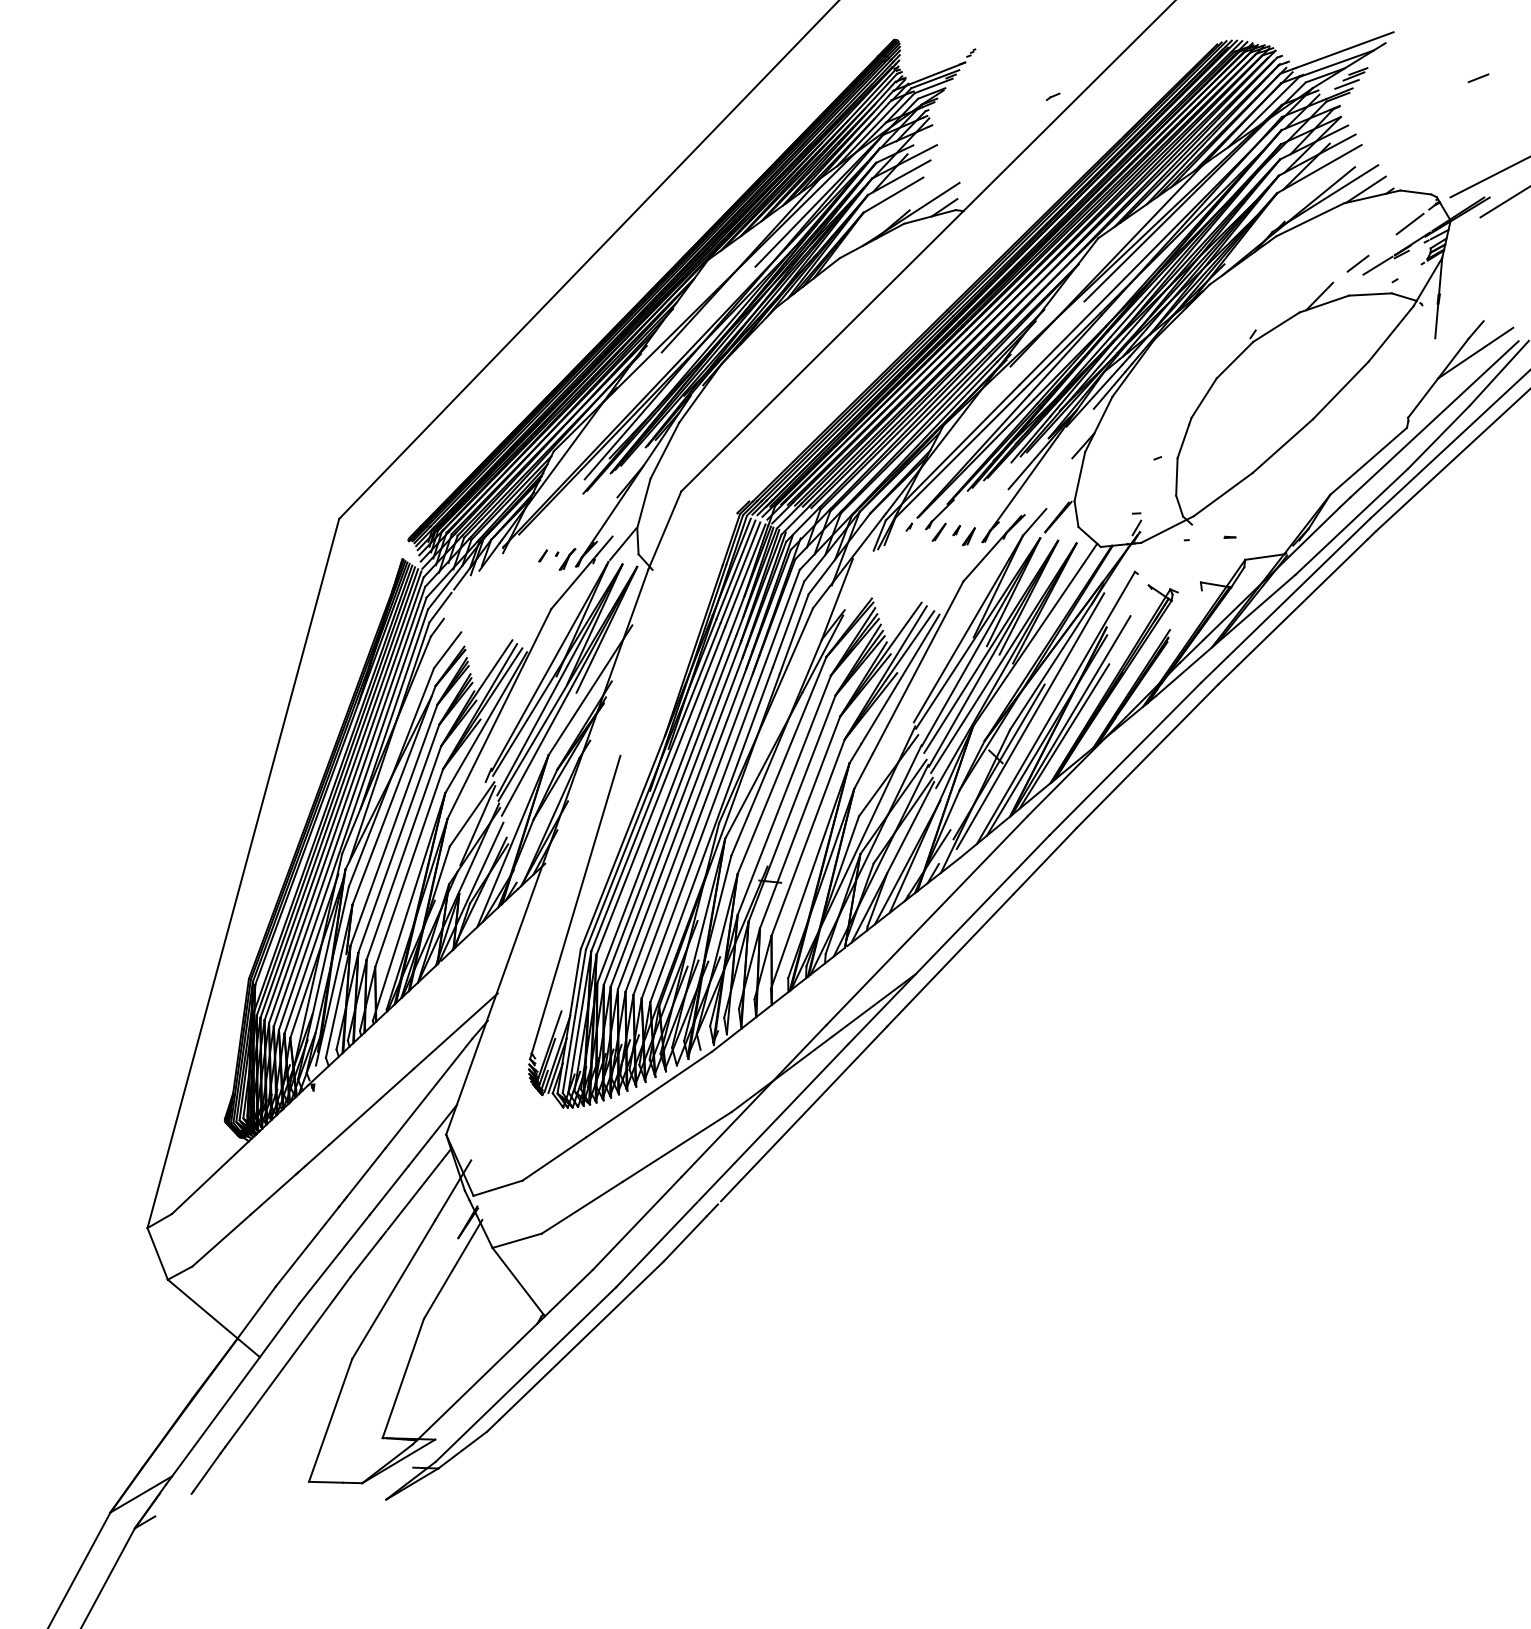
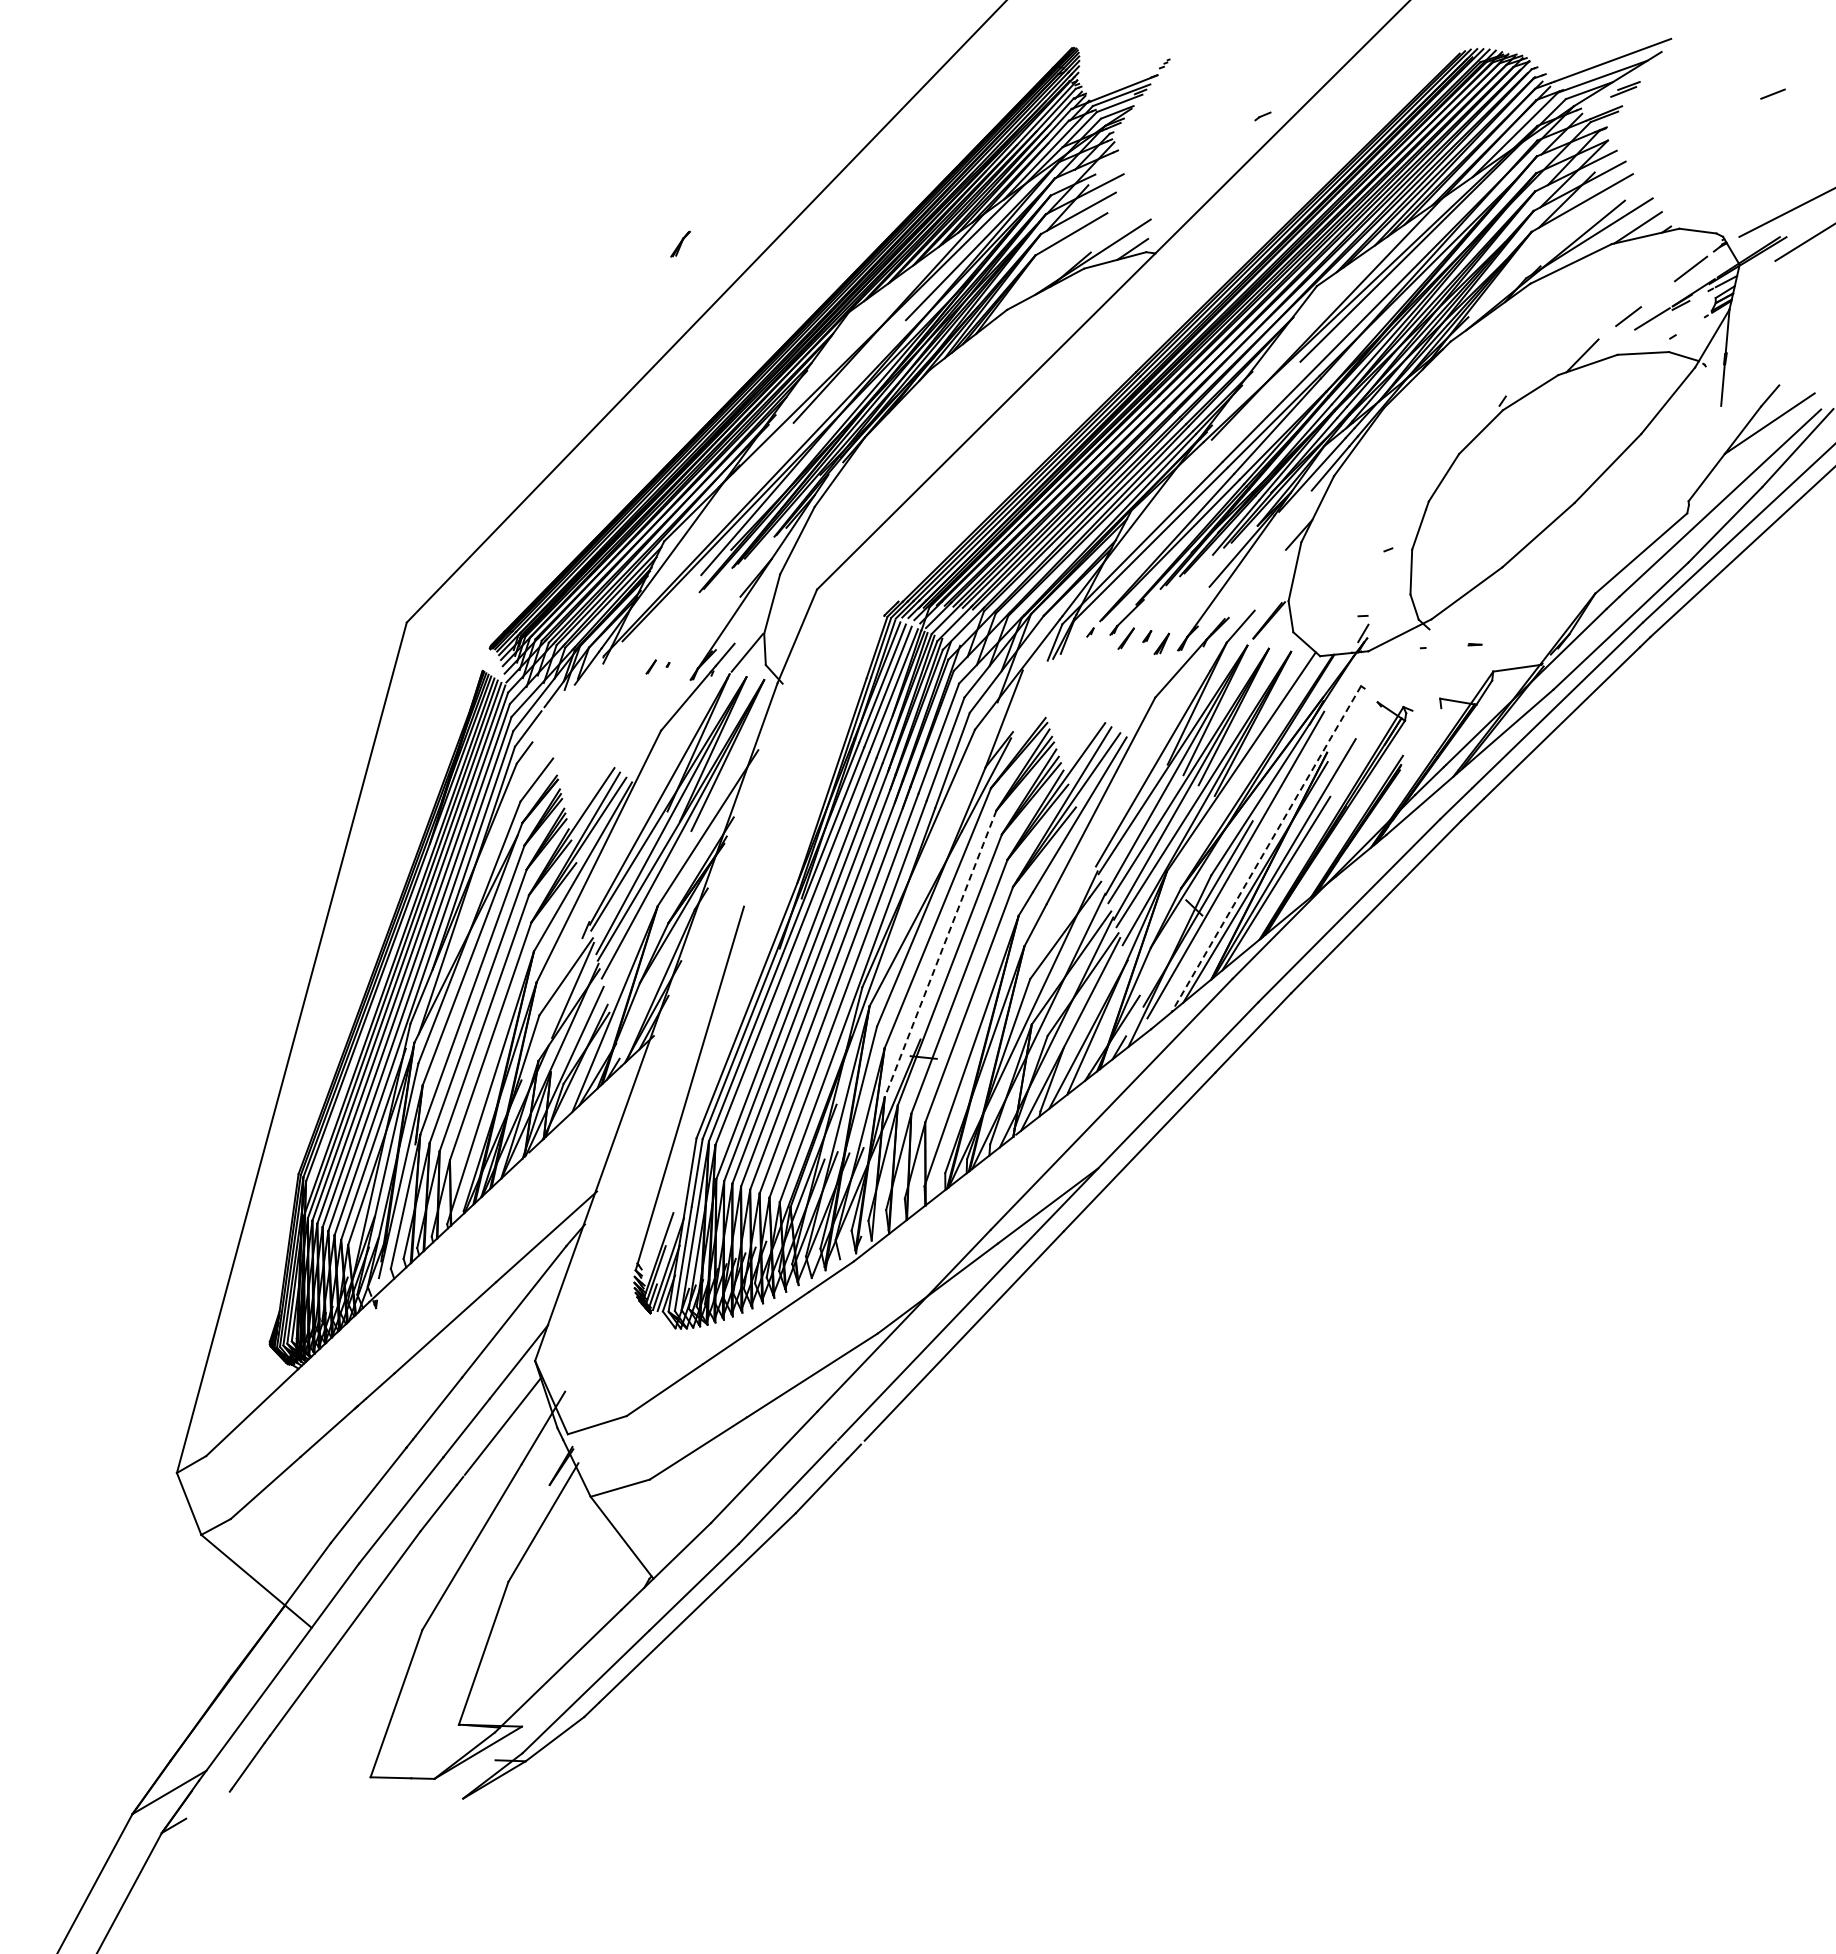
line: (1347, 84) -> (1615, 101), removed
part: (567, 558) -> (680, 243), moved
line: (1056, 708) -> (1266, 849), solid -> dashed
line: (784, 795) -> (940, 954), solid -> dashed

